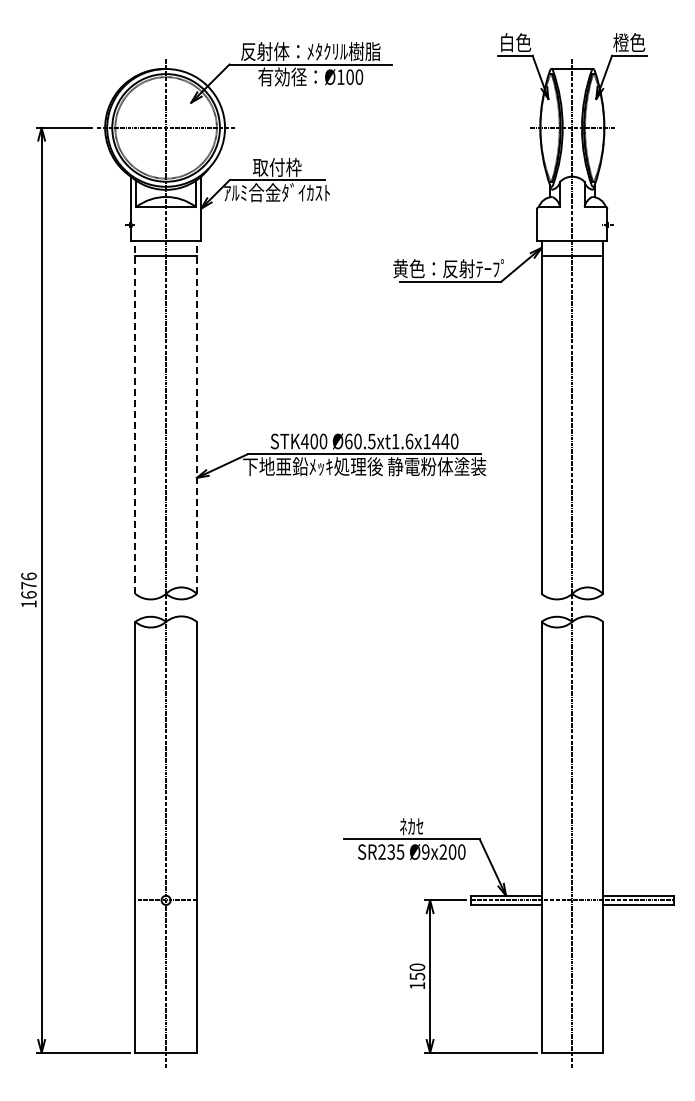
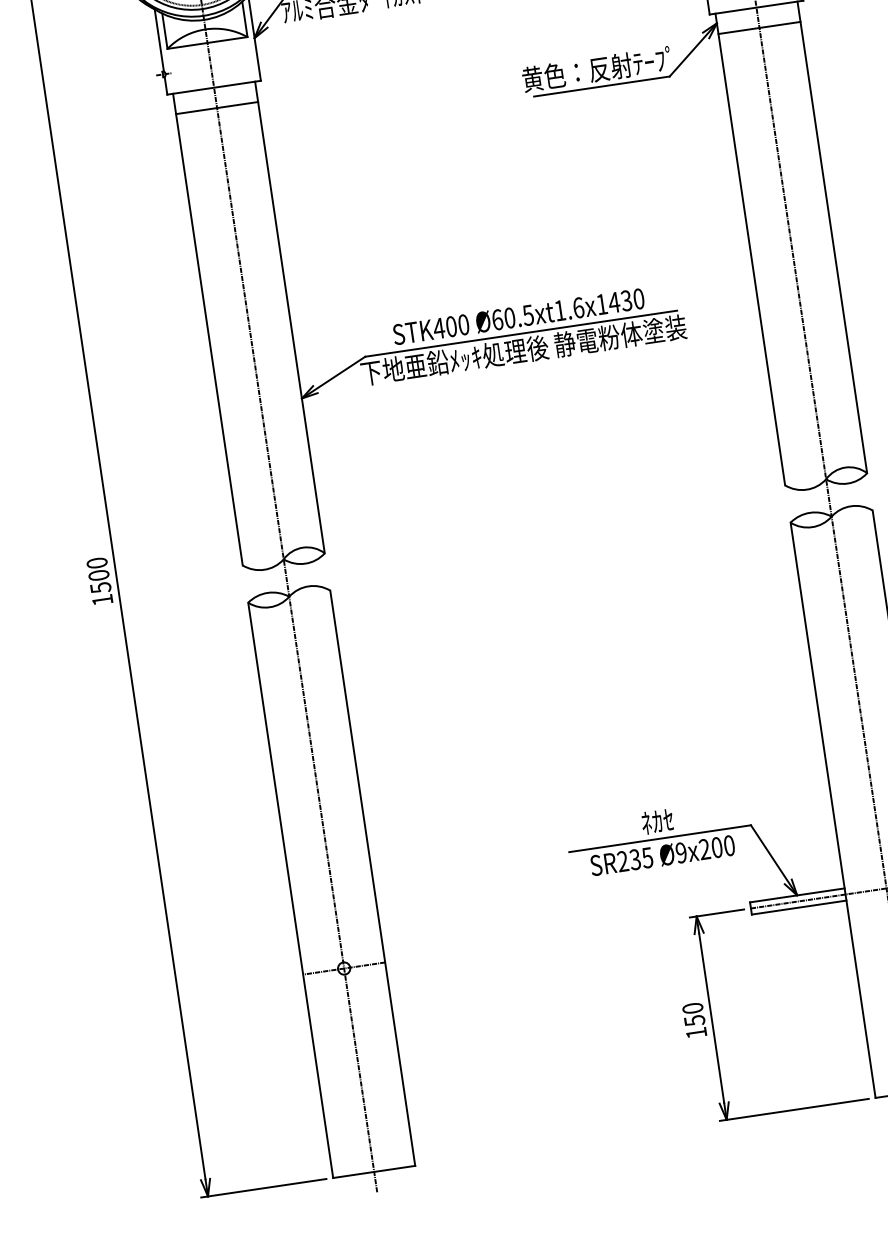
line: (135, 417) -> (208, 329), dashed -> solid
line: (196, 417) -> (289, 317), dashed -> solid
text: (445, 441) -> (626, 300), Ø60.5xt1.6x1440 -> Ø60.5xt1.6x1430
text: (28, 585) -> (98, 575), 1676 -> 1500

